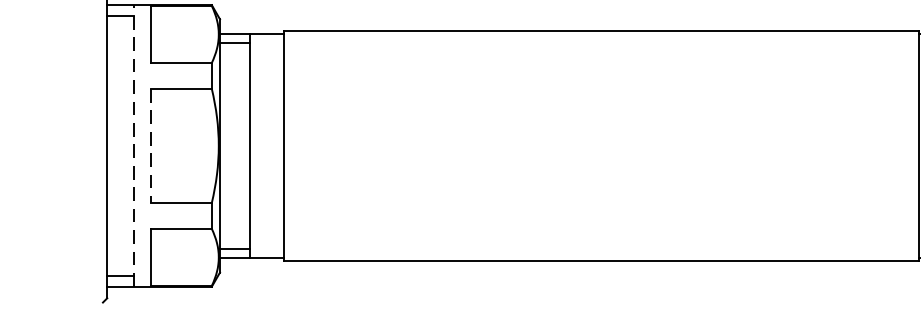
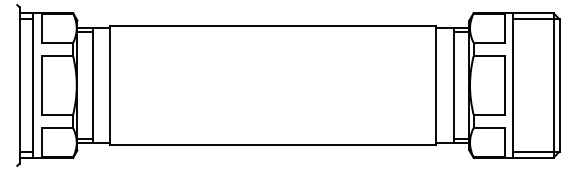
line: (134, 144) -> (33, 84), dashed -> solid
line: (152, 145) -> (42, 85), dashed -> solid

